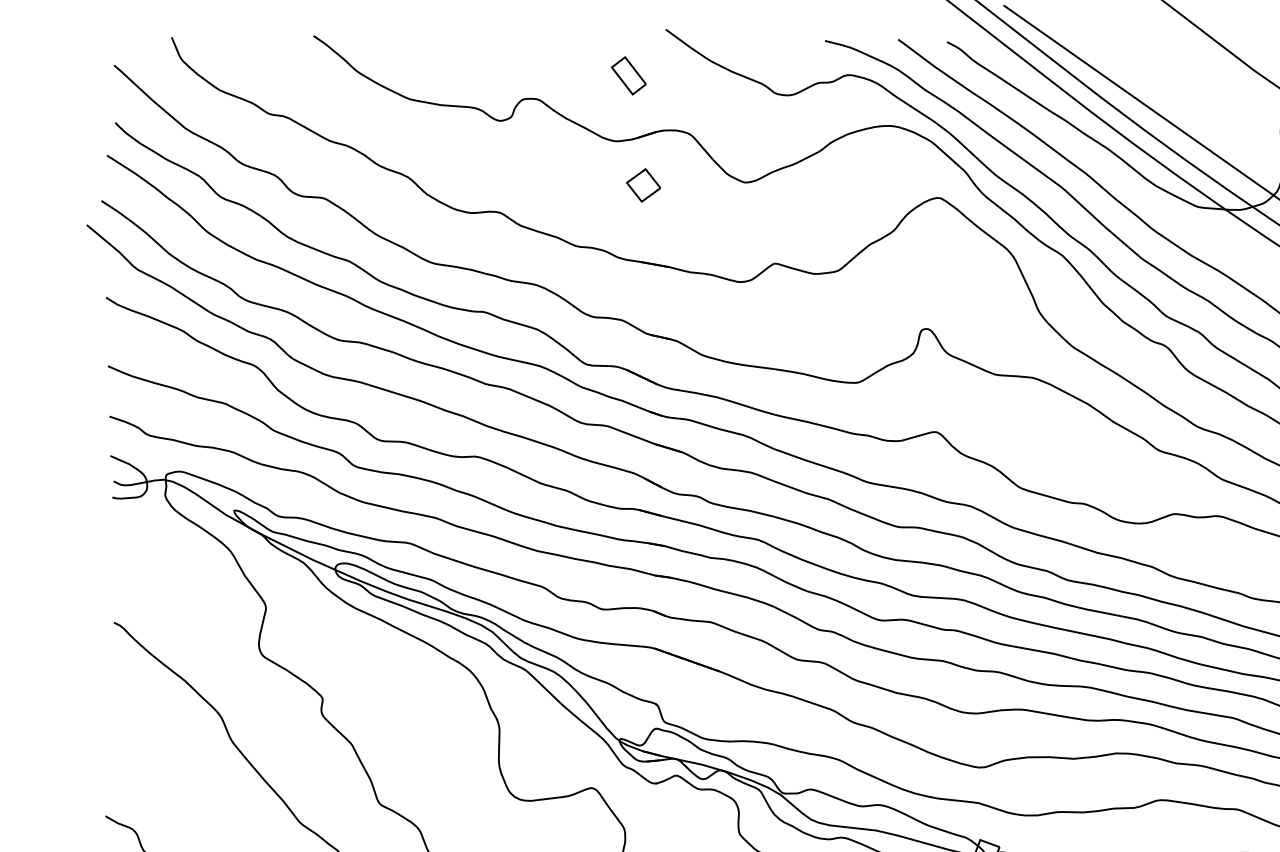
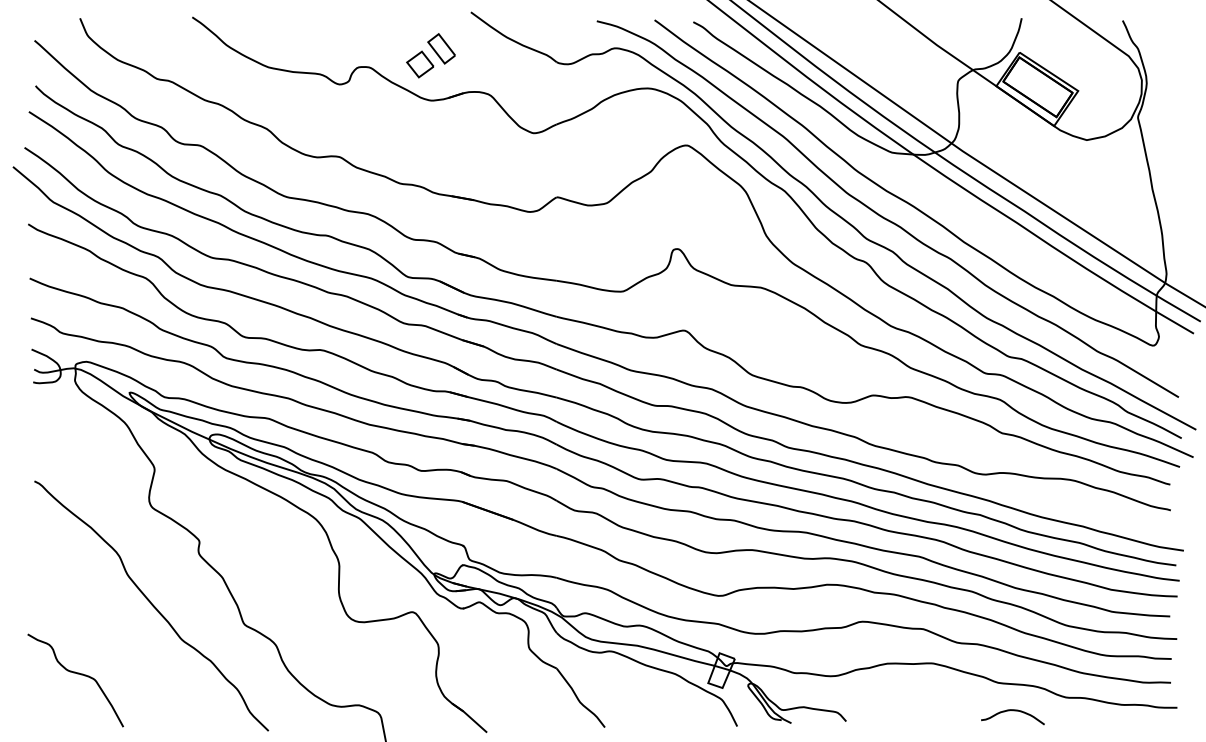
part: (643, 185) -> (420, 64), moved

